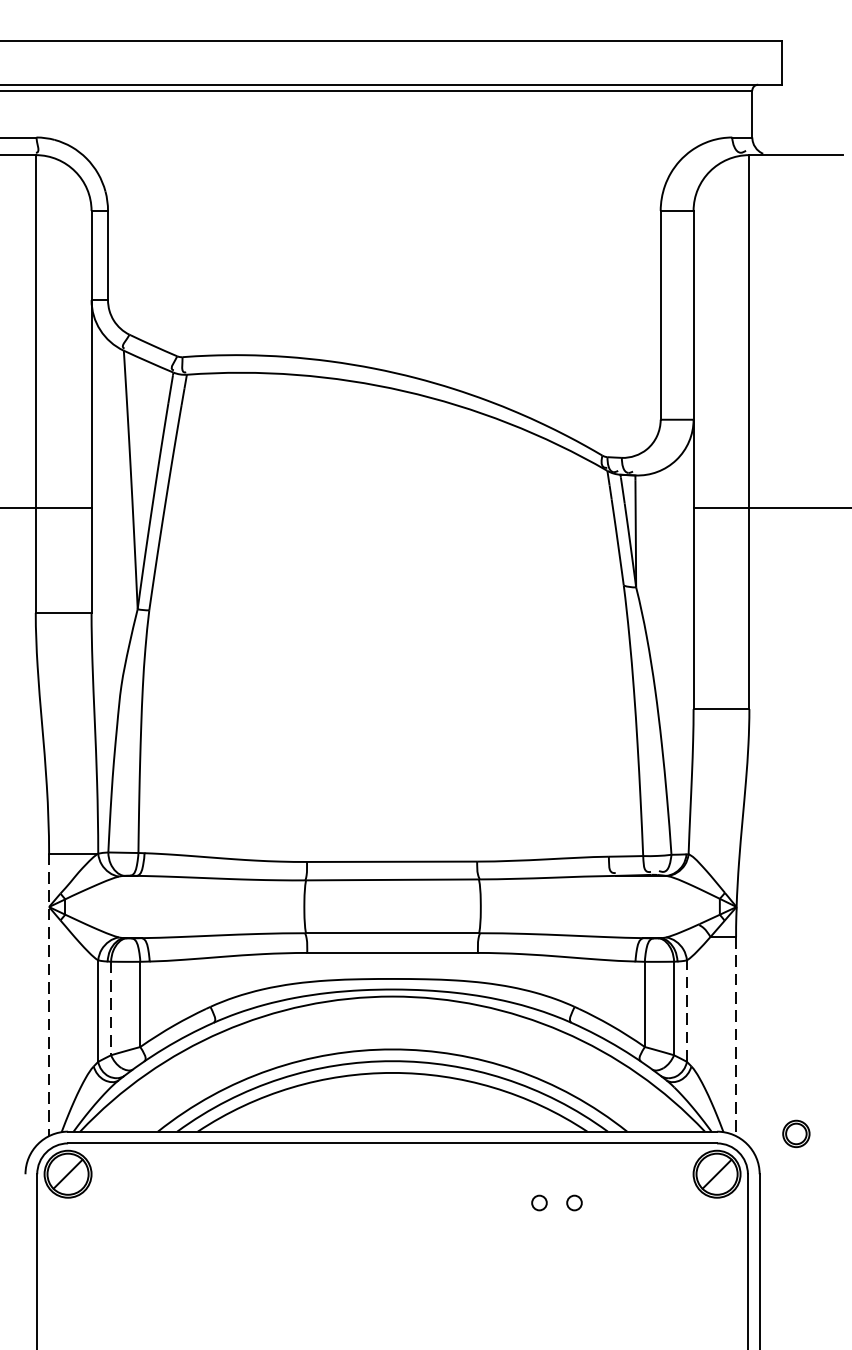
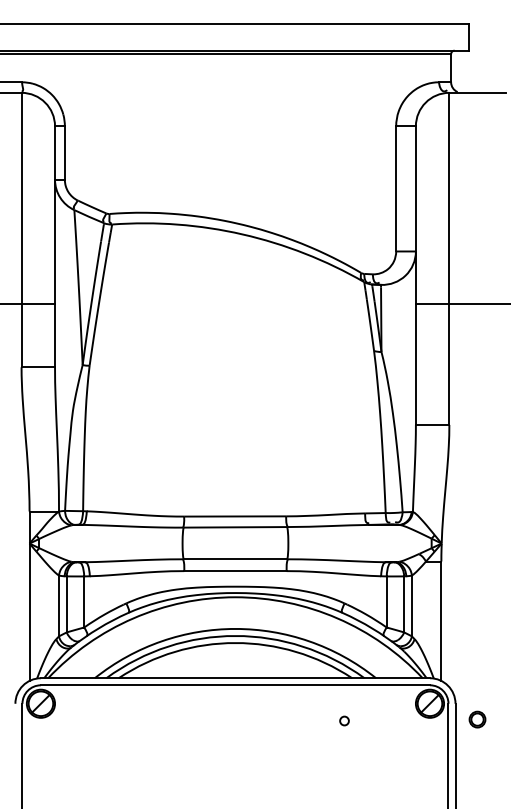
line: (48, 995) -> (29, 596), dashed -> solid
line: (110, 1008) -> (66, 604), dashed -> solid
line: (686, 1010) -> (411, 605), dashed -> solid
line: (736, 1036) -> (441, 621), dashed -> solid
part: (796, 1133) -> (477, 719), moved
circle: (539, 1202) -> (323, 720), removed

